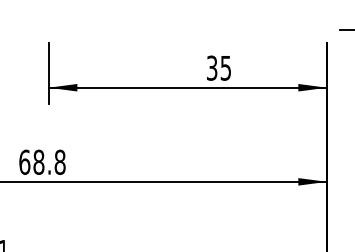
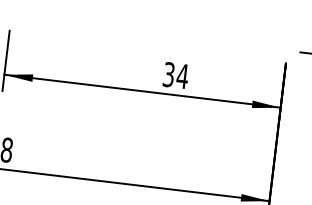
text: (225, 68) -> (182, 76), 35 -> 34

